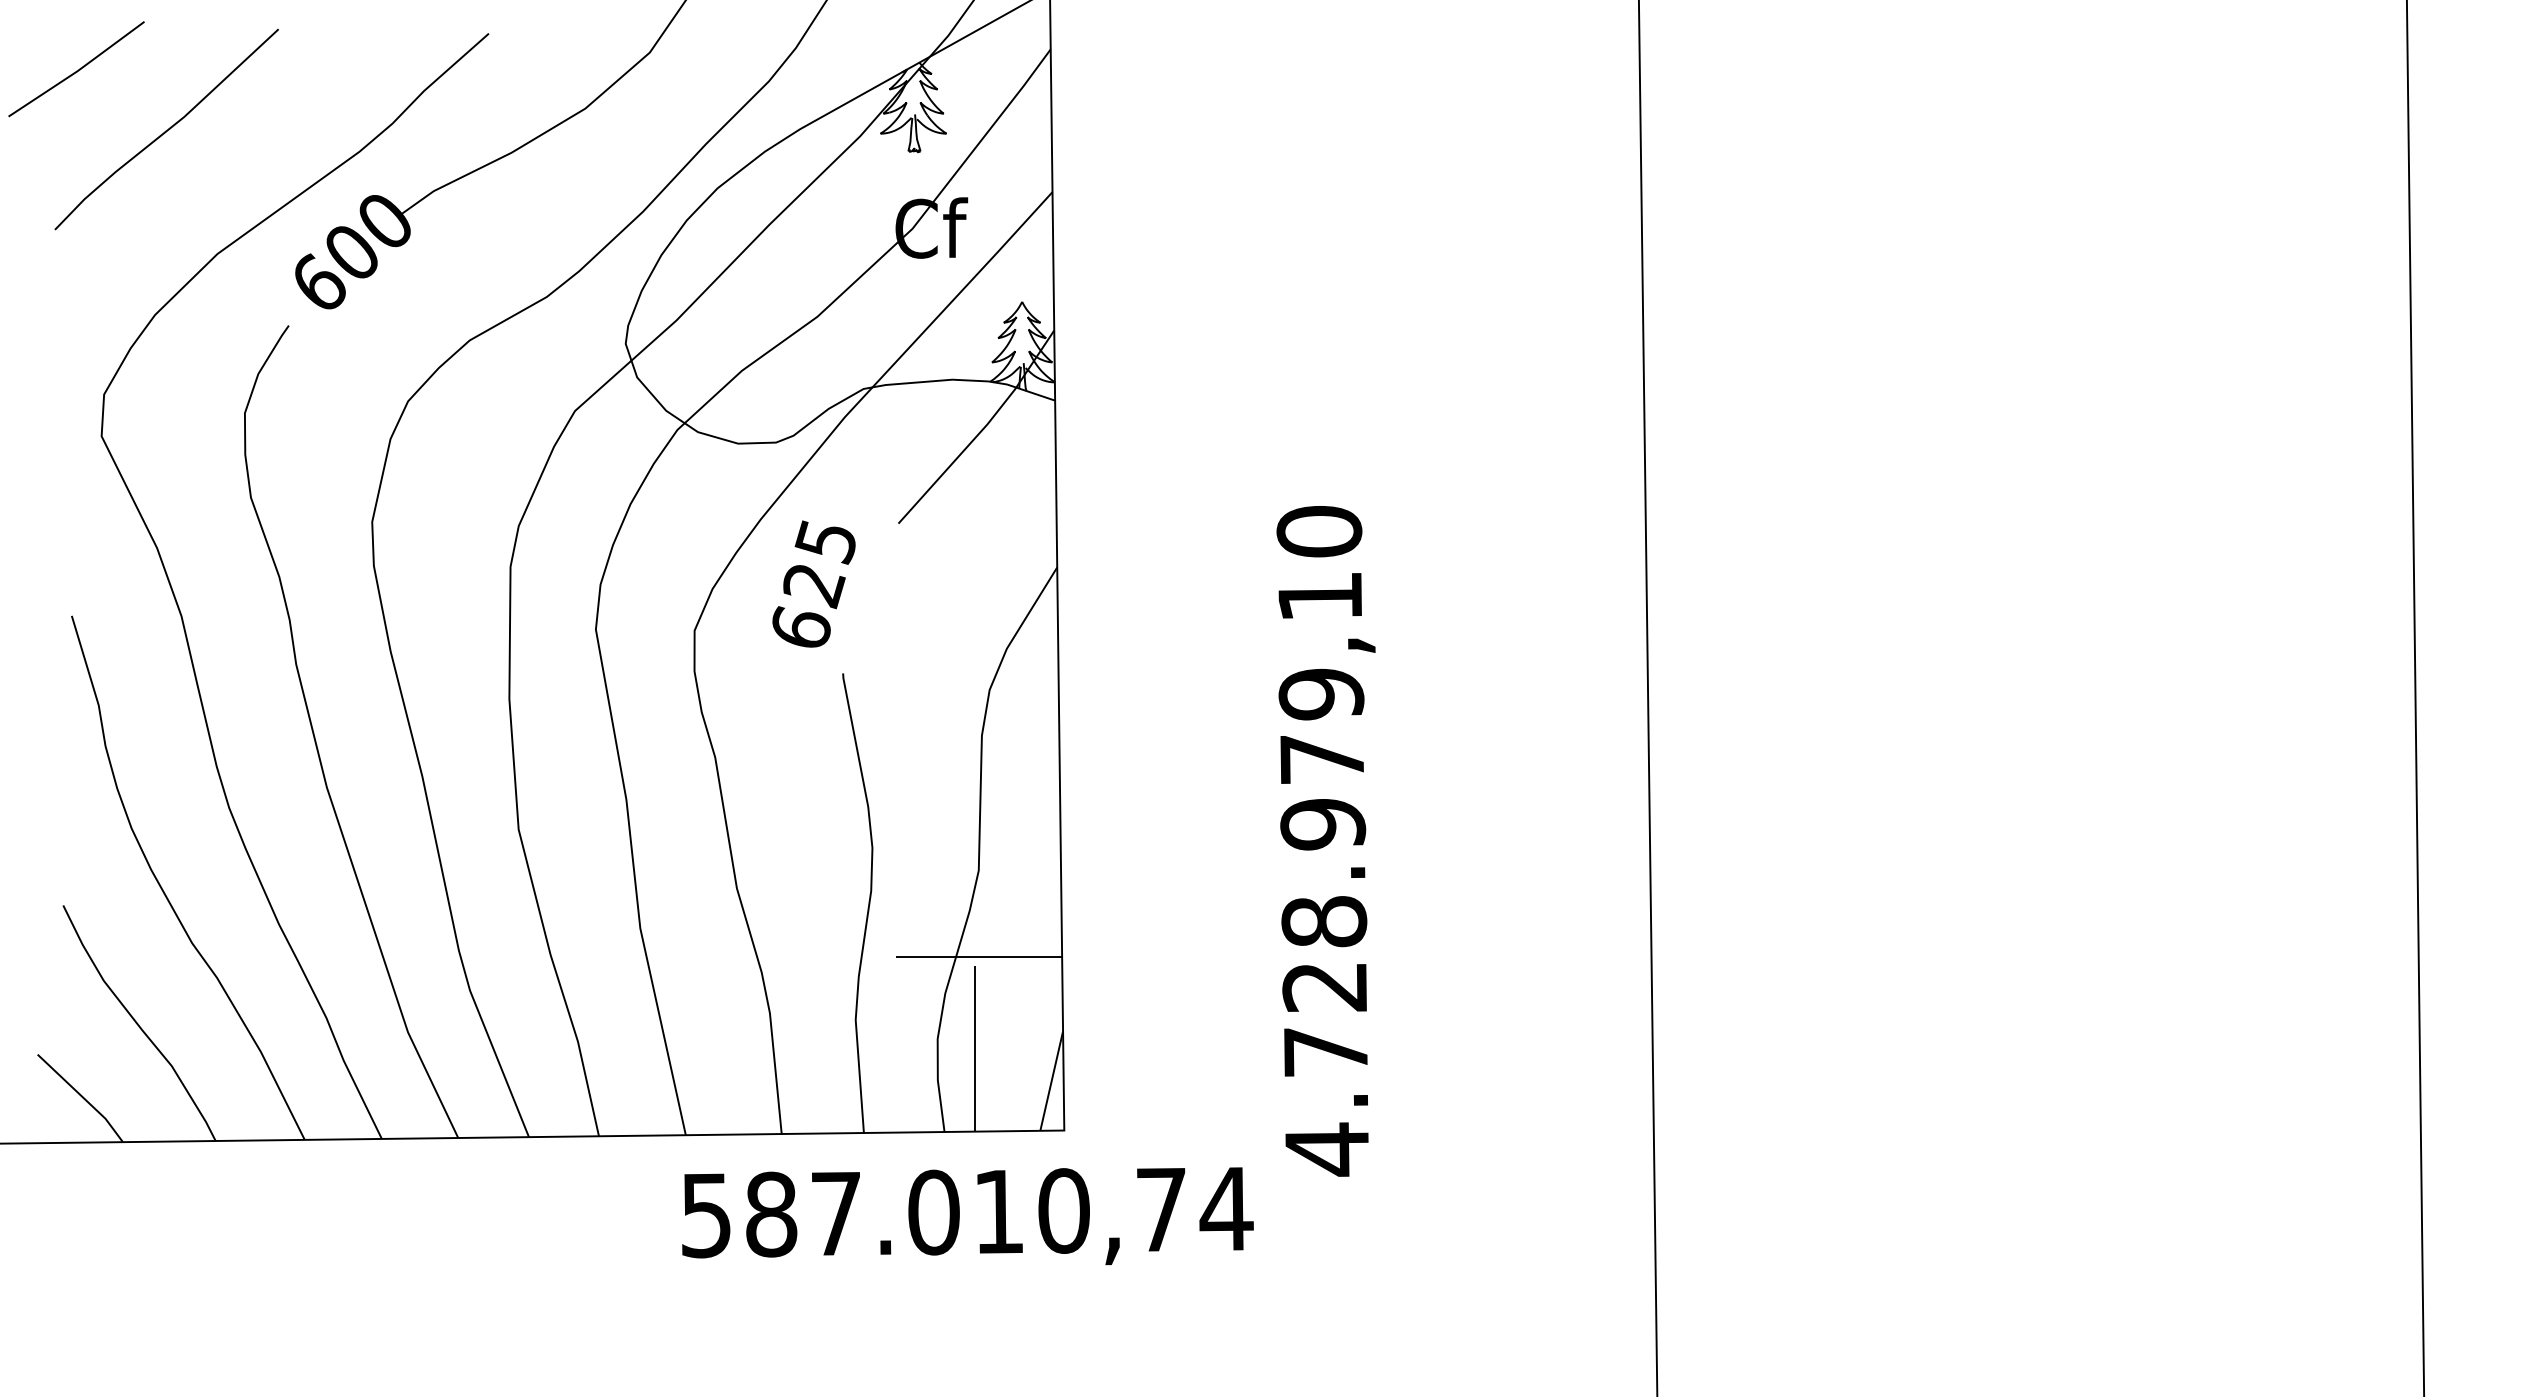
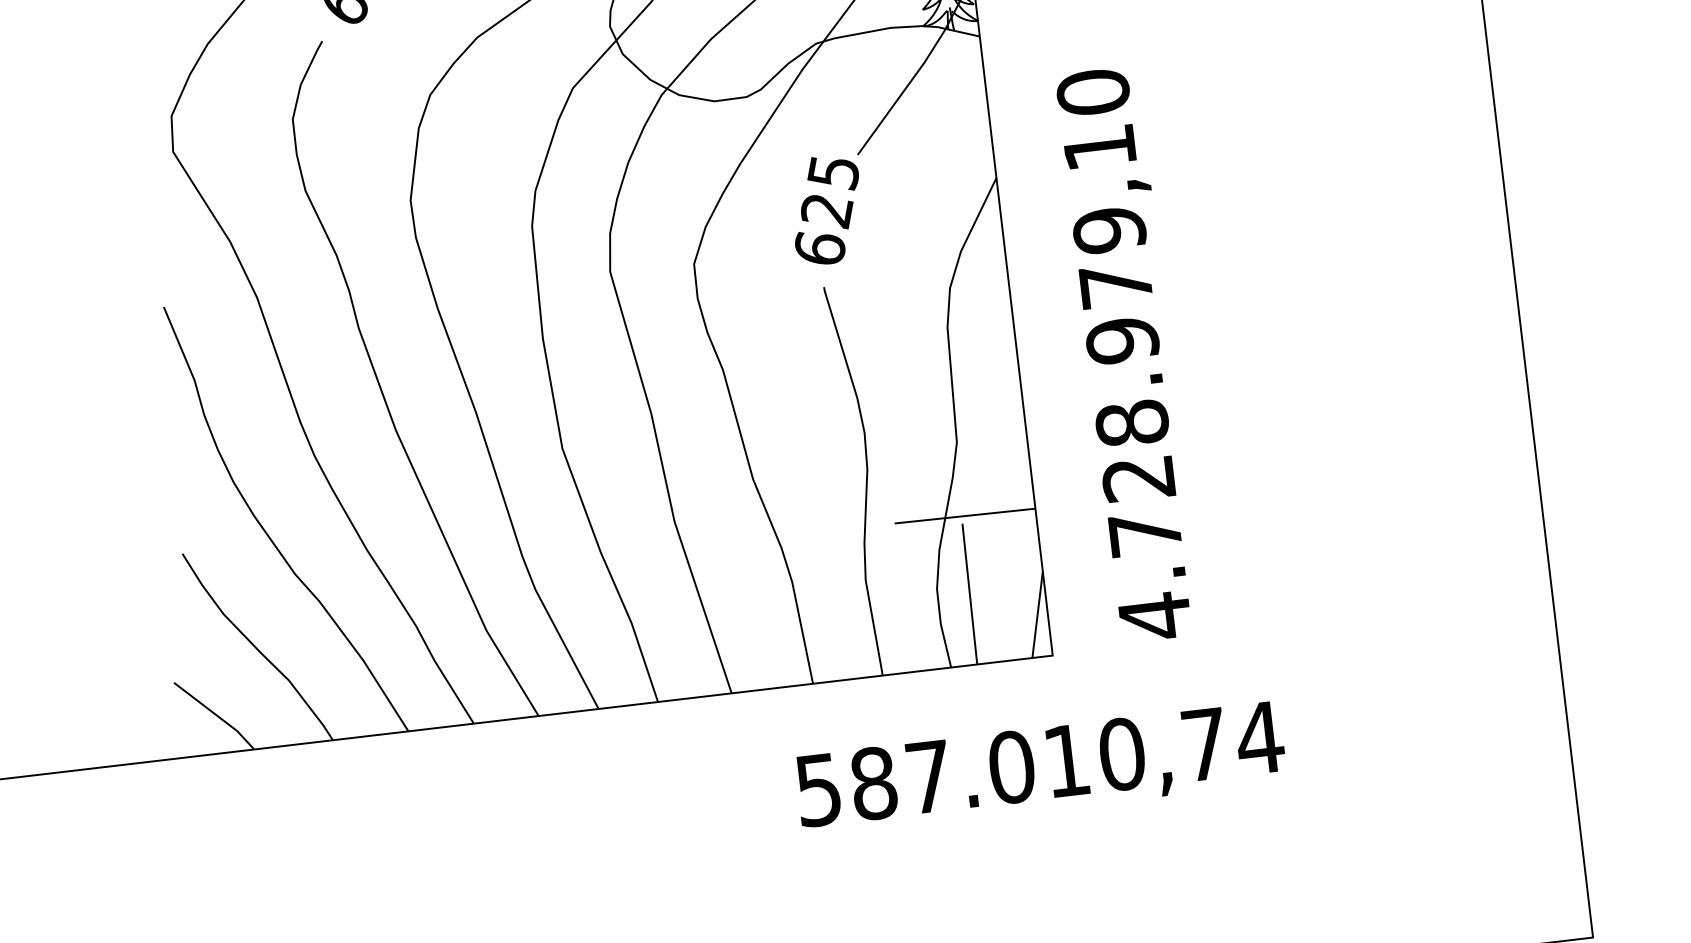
text: (813, 583) -> (826, 209), moved
text: (1325, 841) -> (1126, 355), moved
text: (967, 1216) -> (1040, 767), moved

